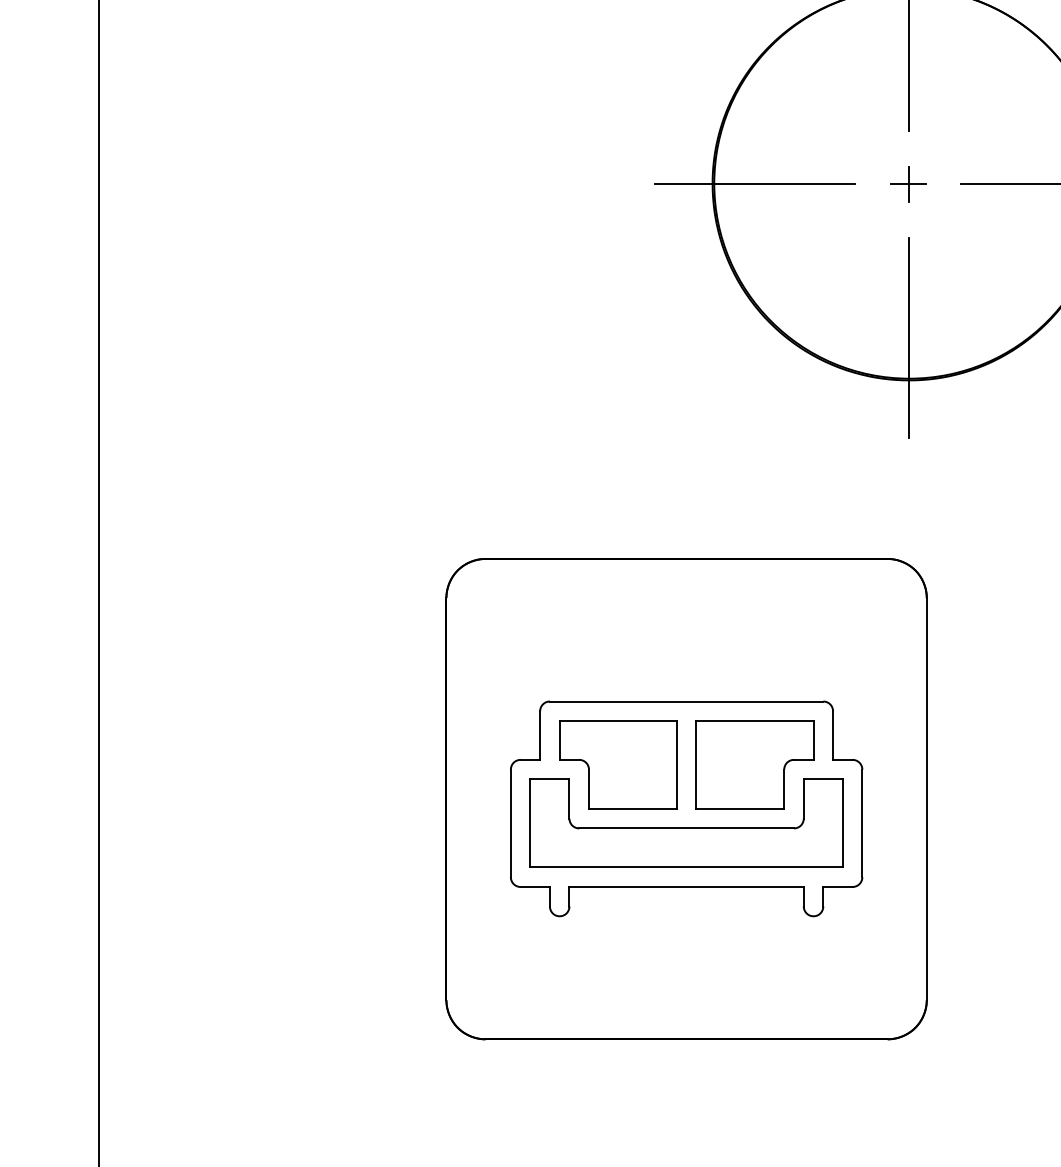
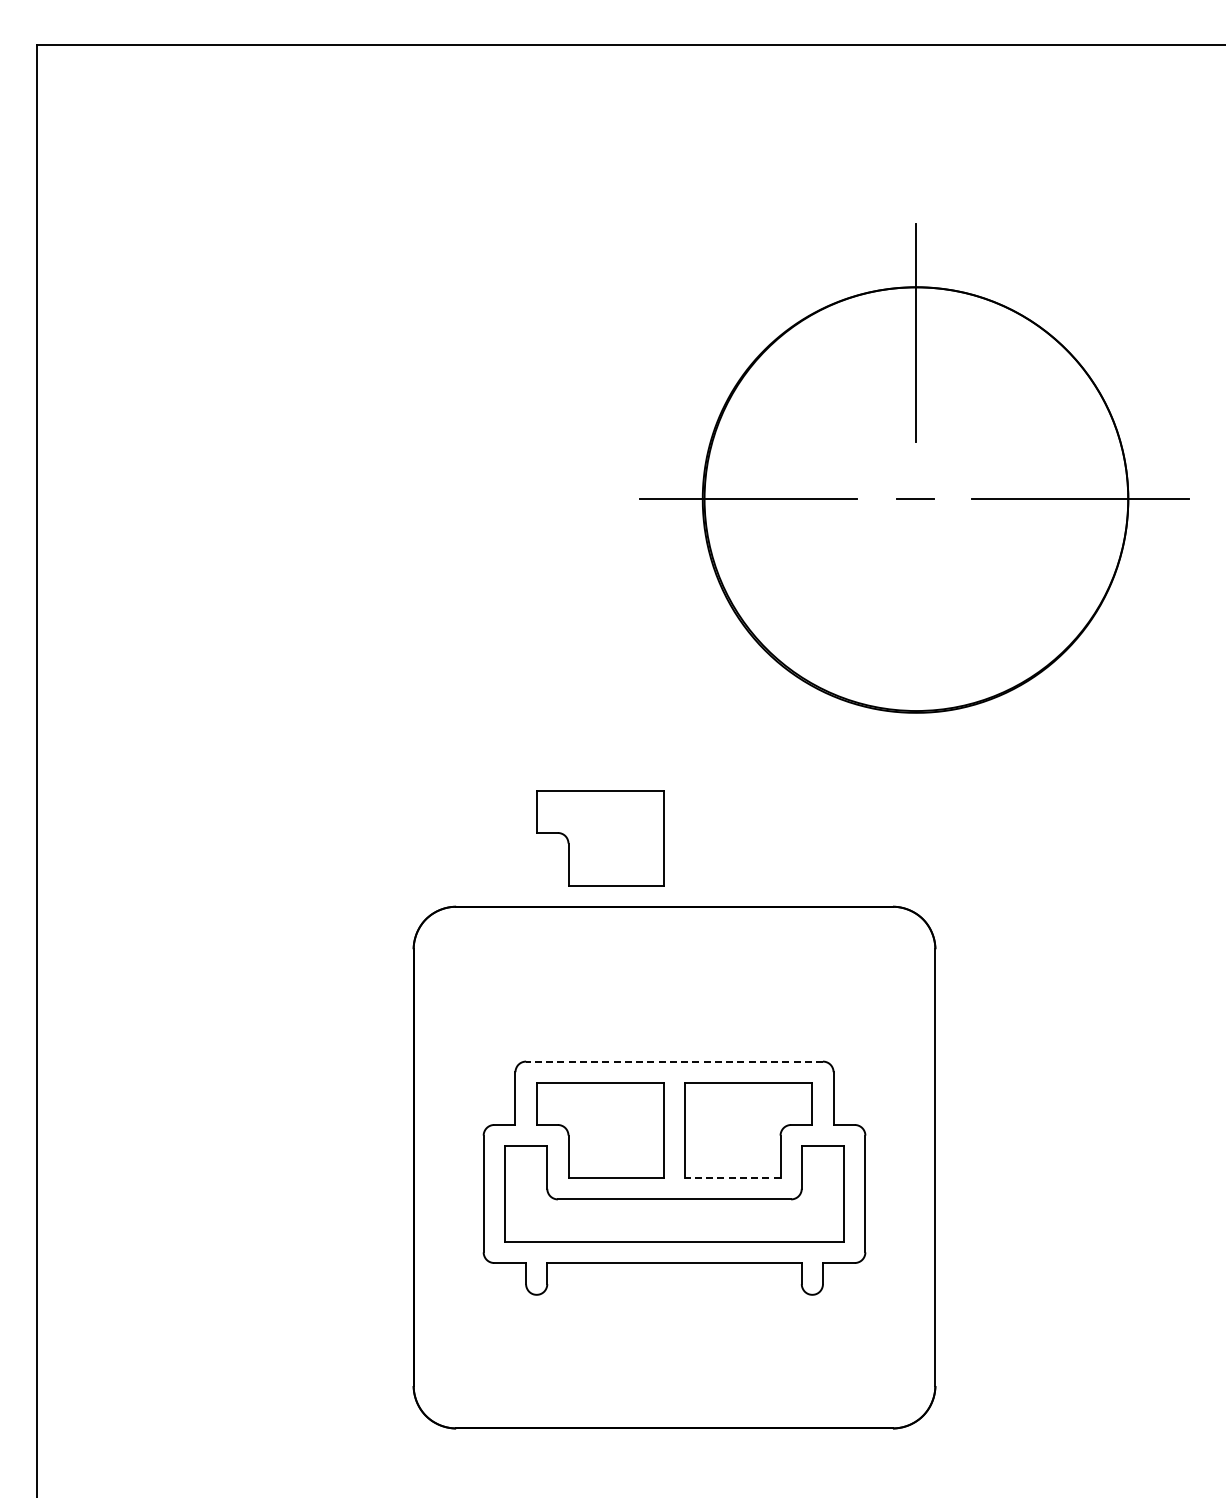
line: (909, 183) -> (916, 499), removed
line: (909, 337) -> (916, 666), removed
part: (618, 496) -> (600, 838), added
line: (686, 701) -> (674, 1061), solid -> dashed
line: (739, 809) -> (732, 1178), solid -> dashed

